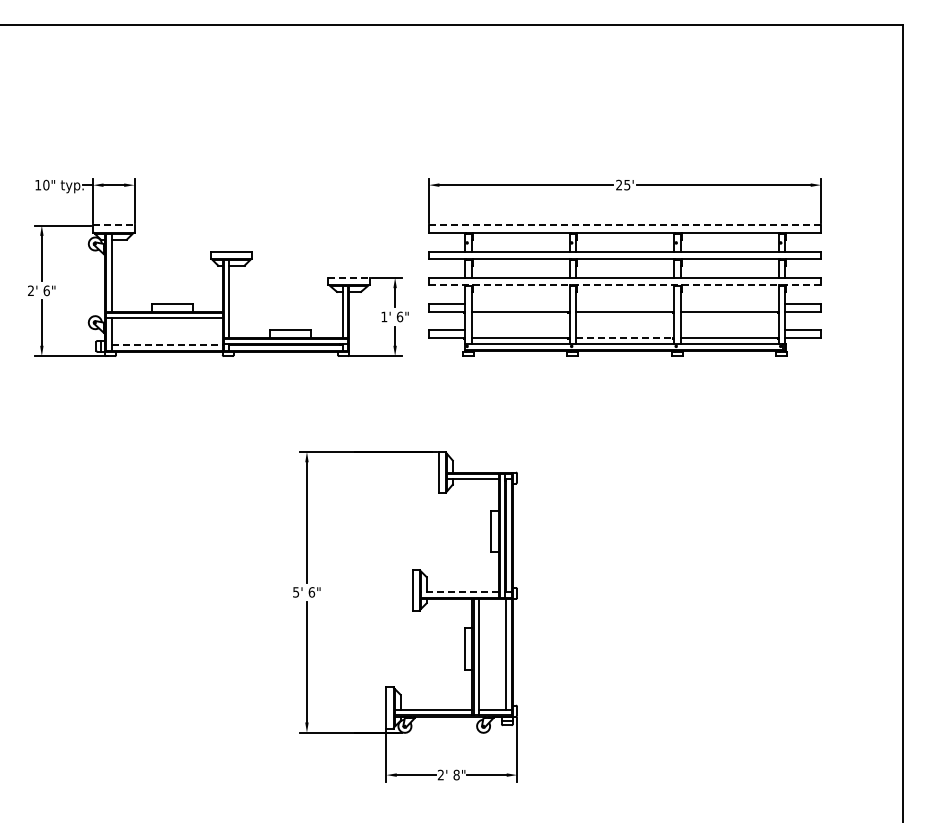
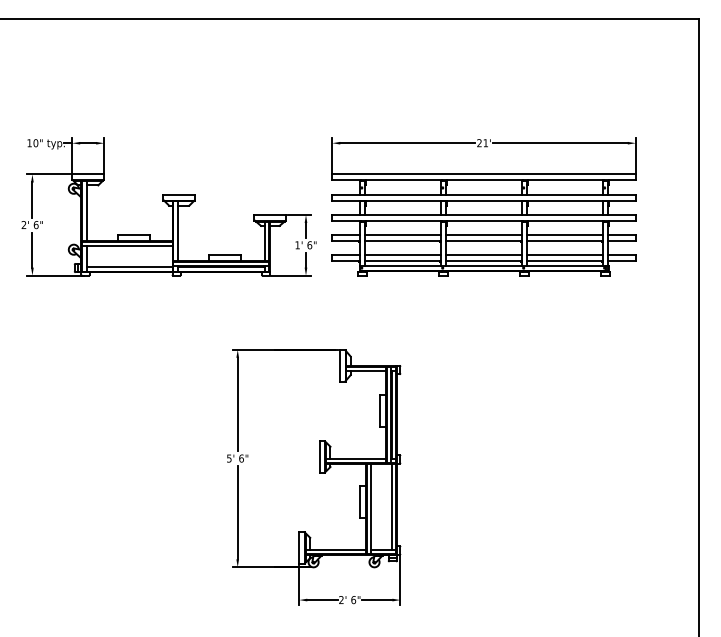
text: (627, 185) -> (485, 143), 25' -> 21'
line: (113, 225) -> (87, 174), dashed -> solid
line: (625, 225) -> (484, 174), dashed -> solid
line: (349, 277) -> (270, 214), dashed -> solid
line: (625, 285) -> (484, 220), dashed -> solid
line: (520, 303) -> (403, 234), added
line: (625, 303) -> (484, 234), added
line: (729, 303) -> (564, 234), added
line: (520, 330) -> (403, 255), added
line: (625, 330) -> (484, 255), added
line: (729, 330) -> (564, 255), added
line: (625, 337) -> (484, 261), dashed -> solid
line: (167, 345) -> (129, 267), dashed -> solid
line: (459, 592) -> (355, 458), dashed -> solid
text: (456, 774) -> (353, 599), 8" -> 6"

